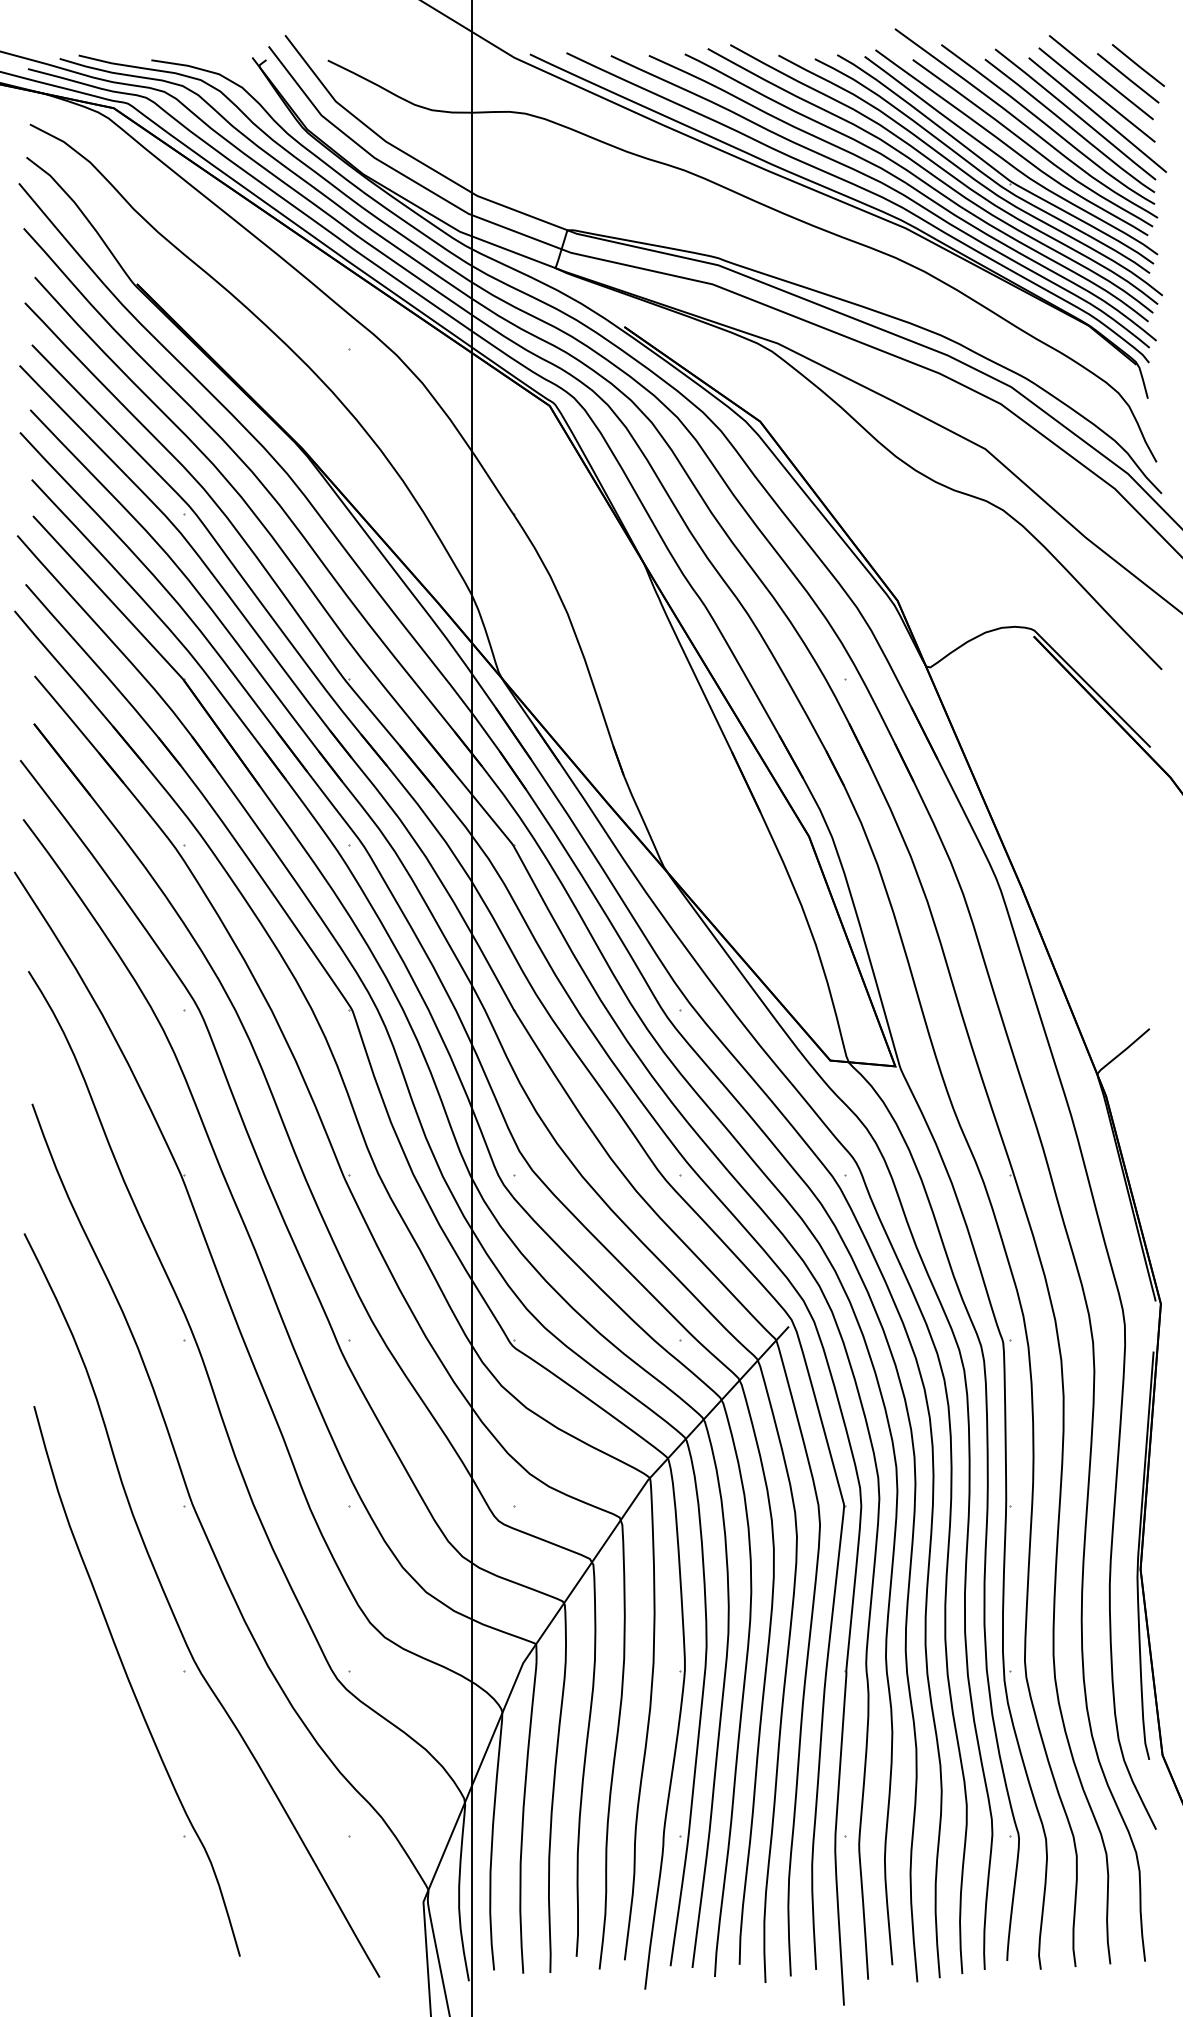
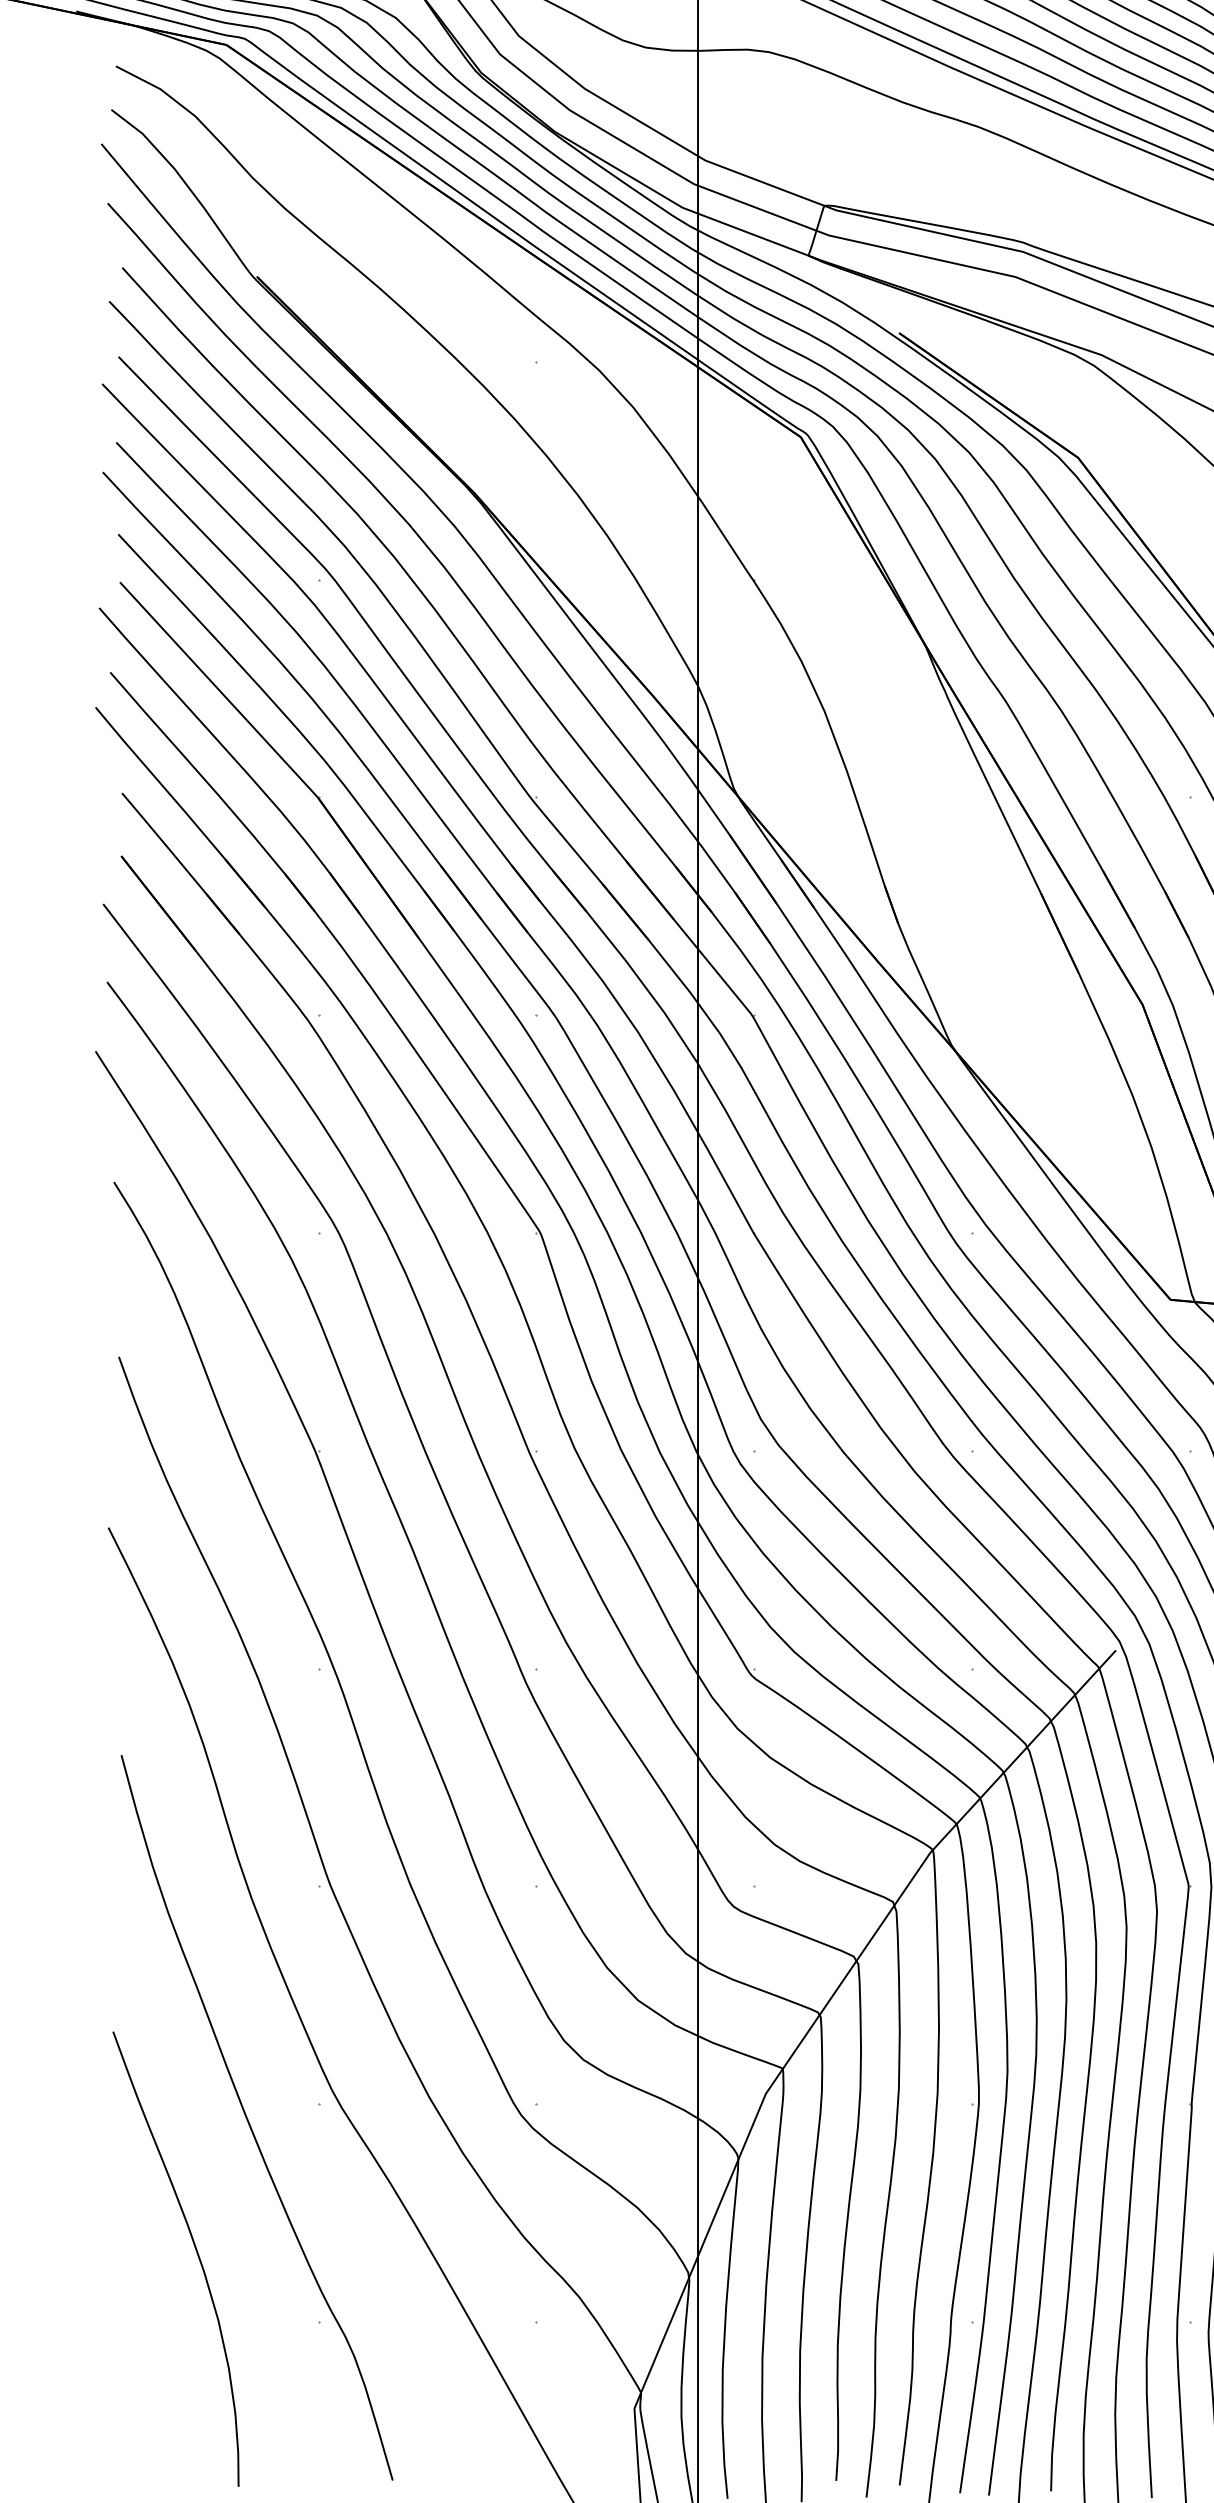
curve: (90, 1783) -> (195, 2252), added

